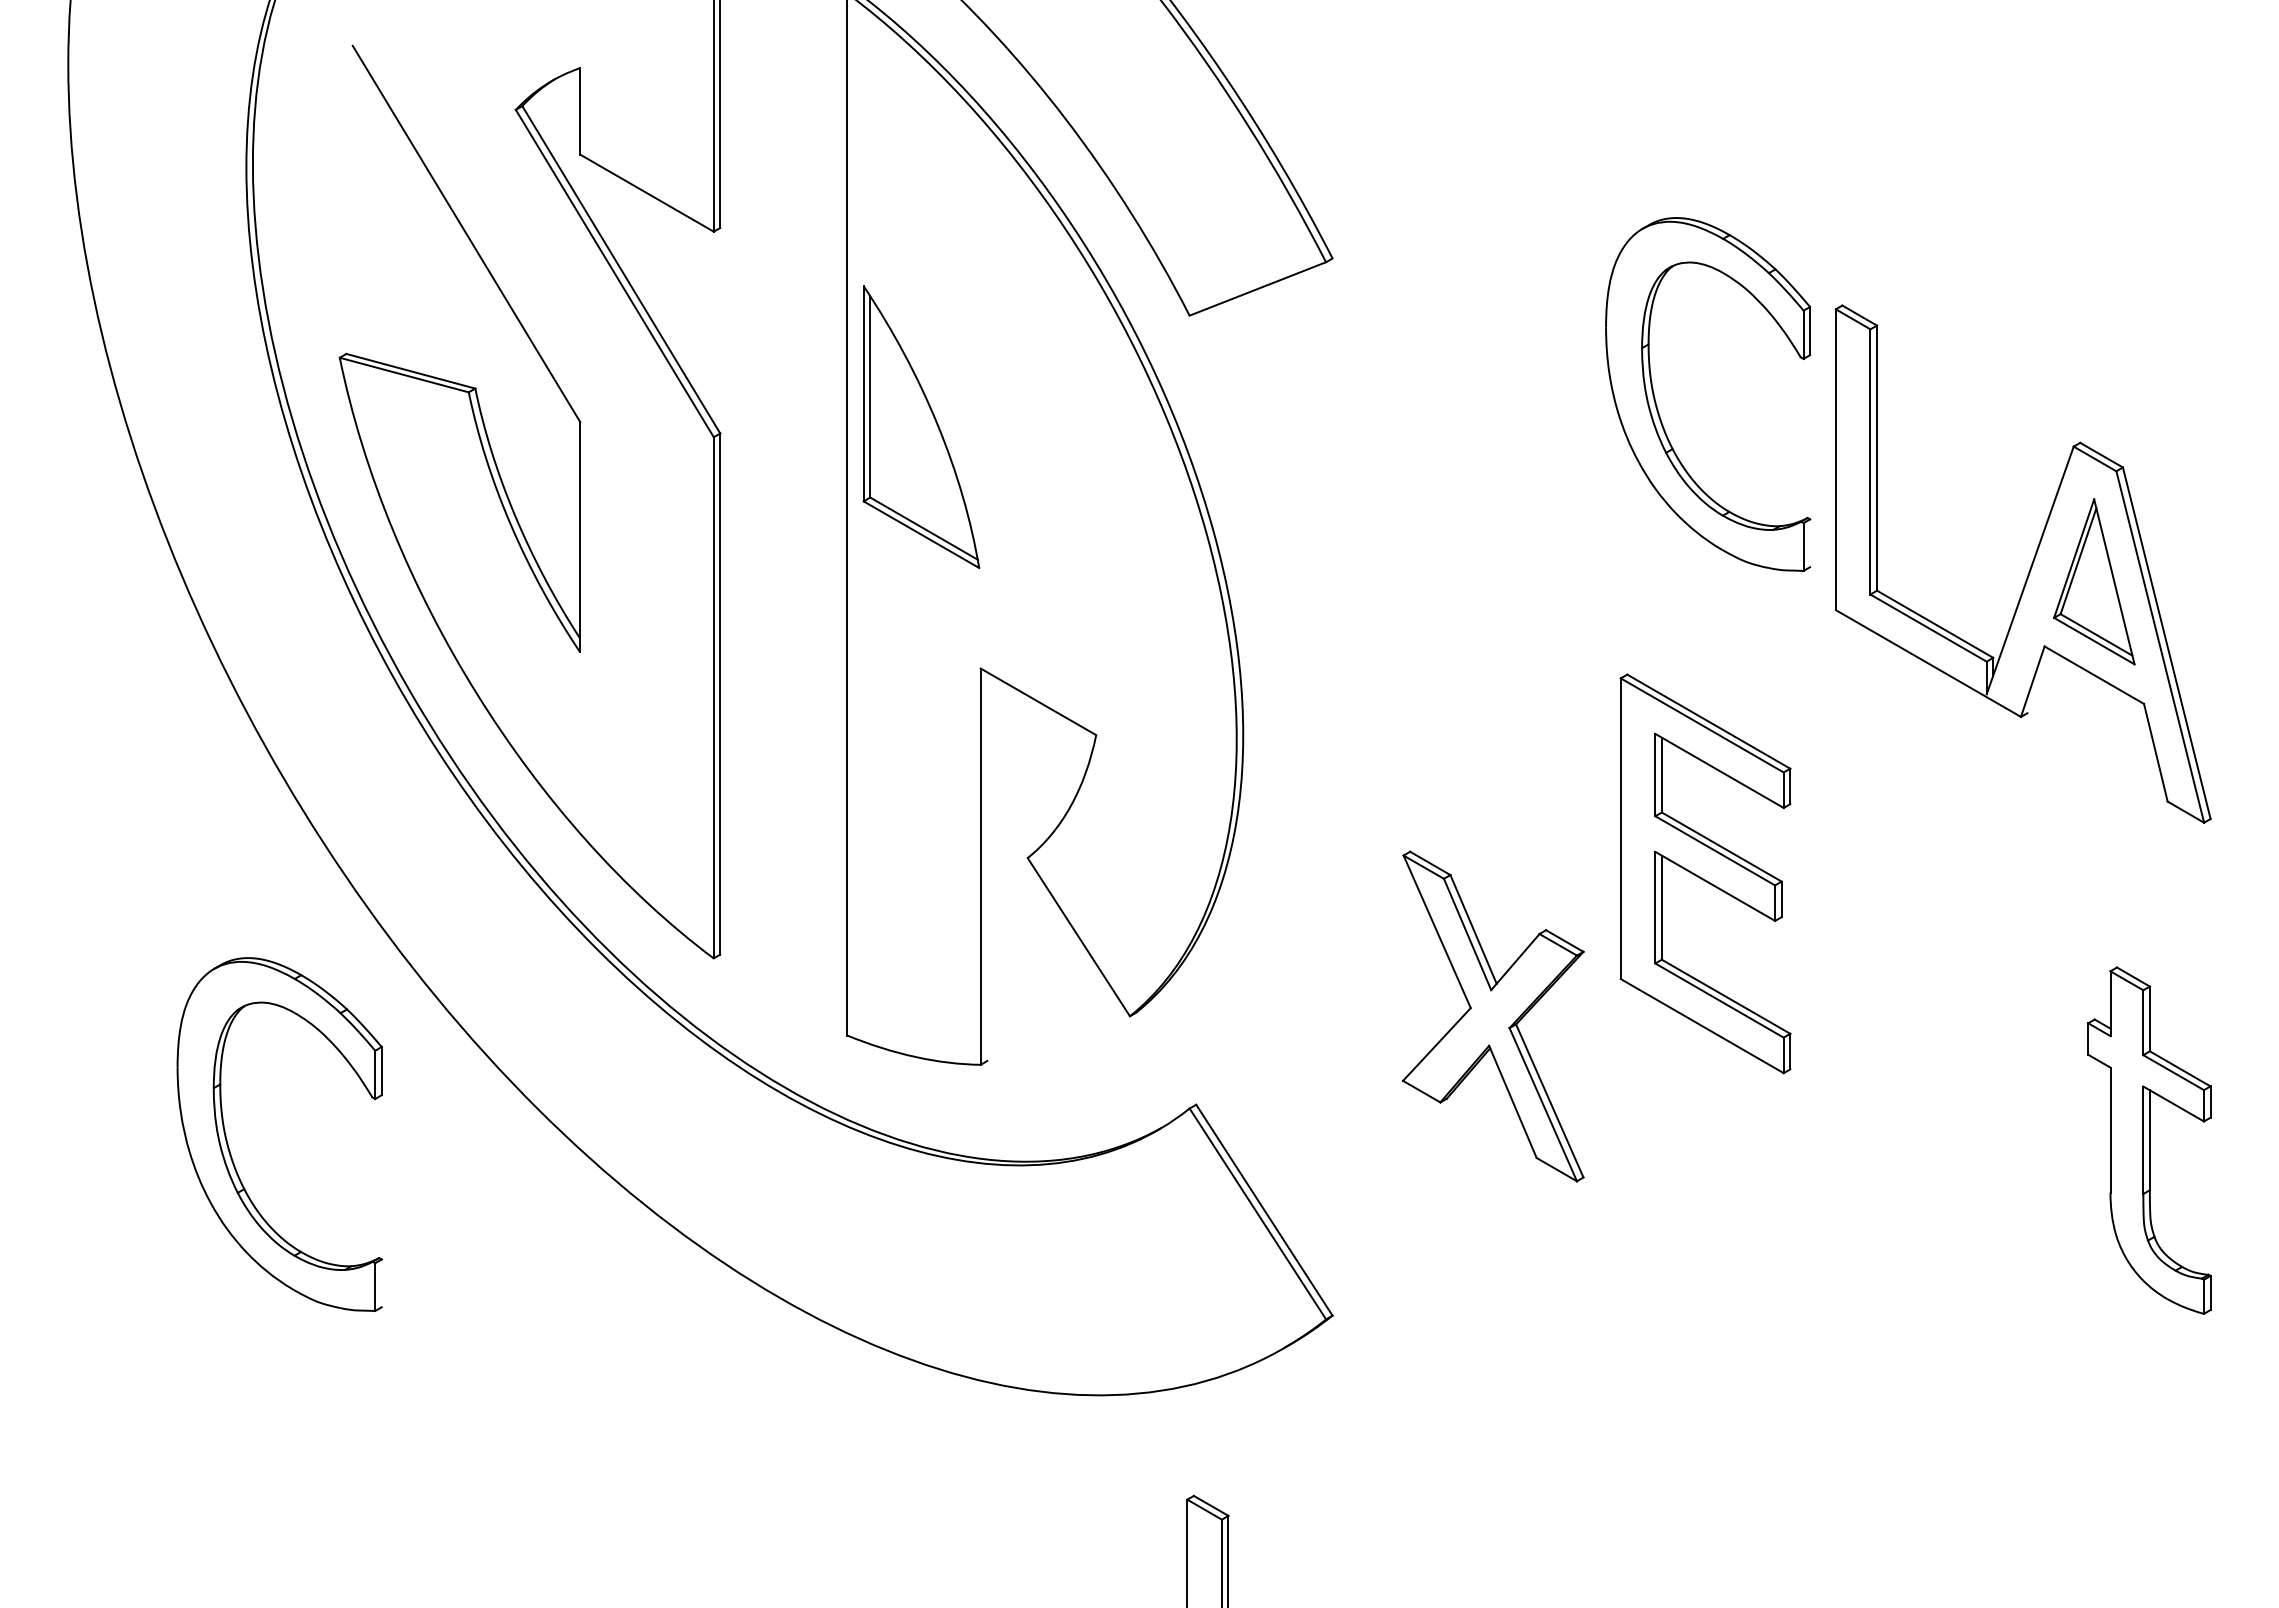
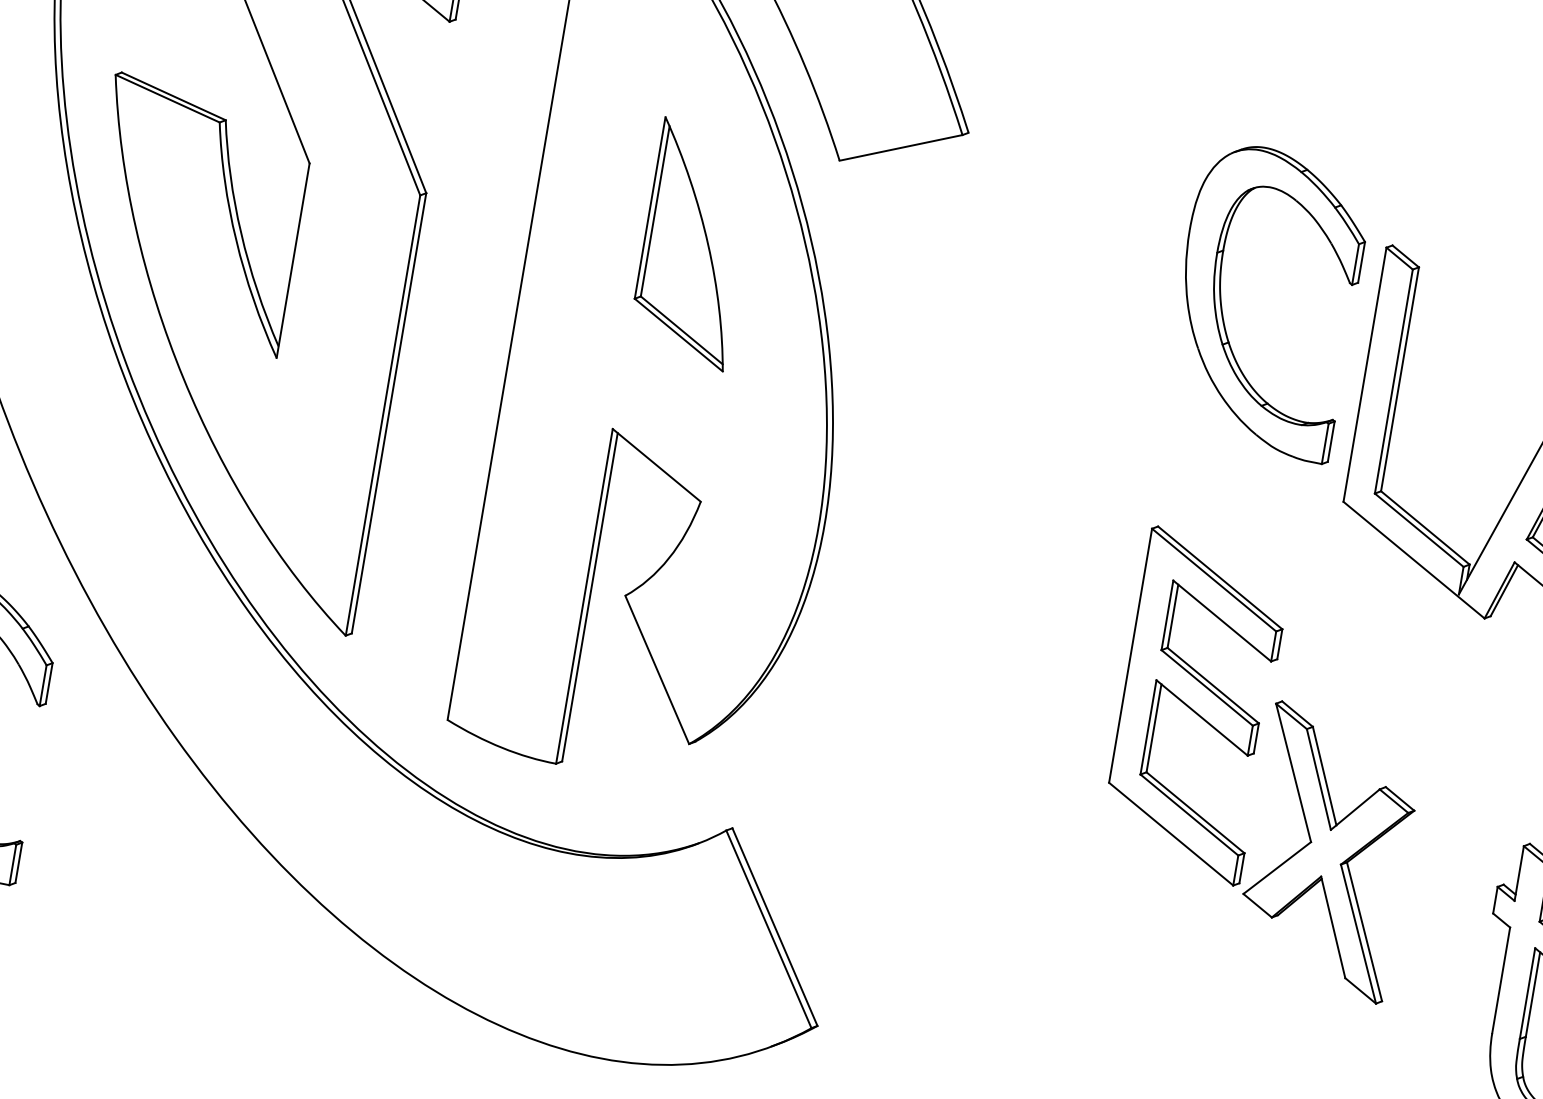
part: (921, 427) -> (694, 244), moved
line: (1810, 543) -> (1331, 441), added
line: (2038, 681) -> (1504, 591), added
line: (987, 866) -> (590, 597), added
part: (1493, 1016) -> (1329, 852), moved
line: (381, 1283) -> (18, 862), added

